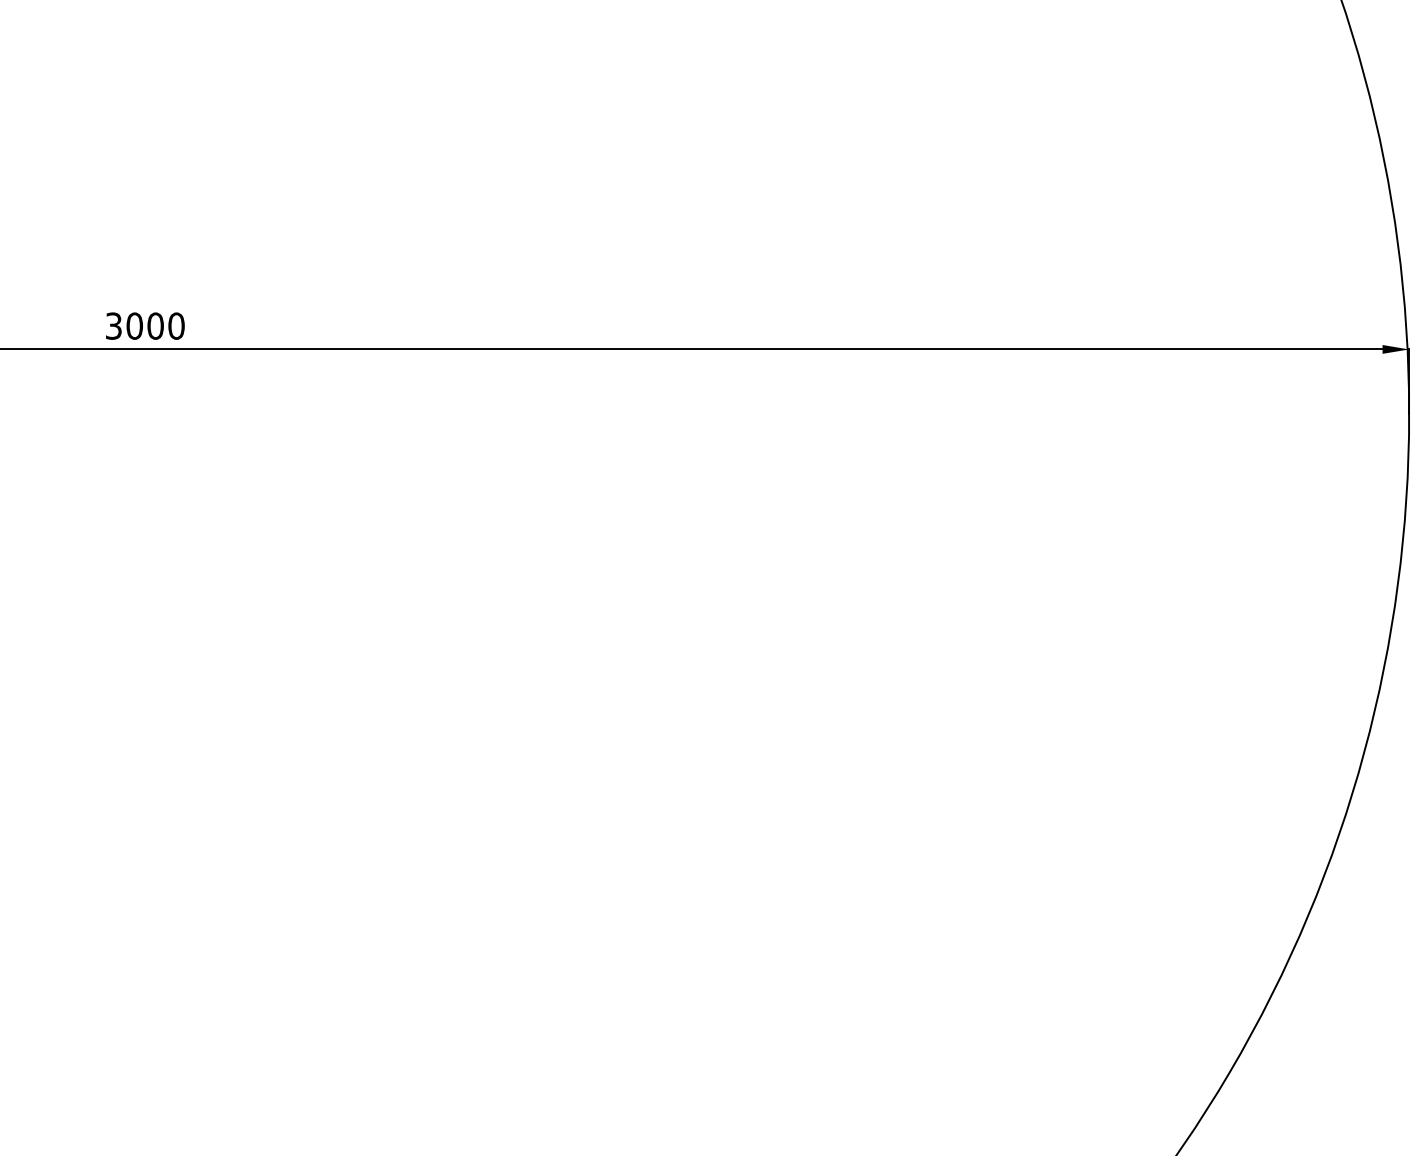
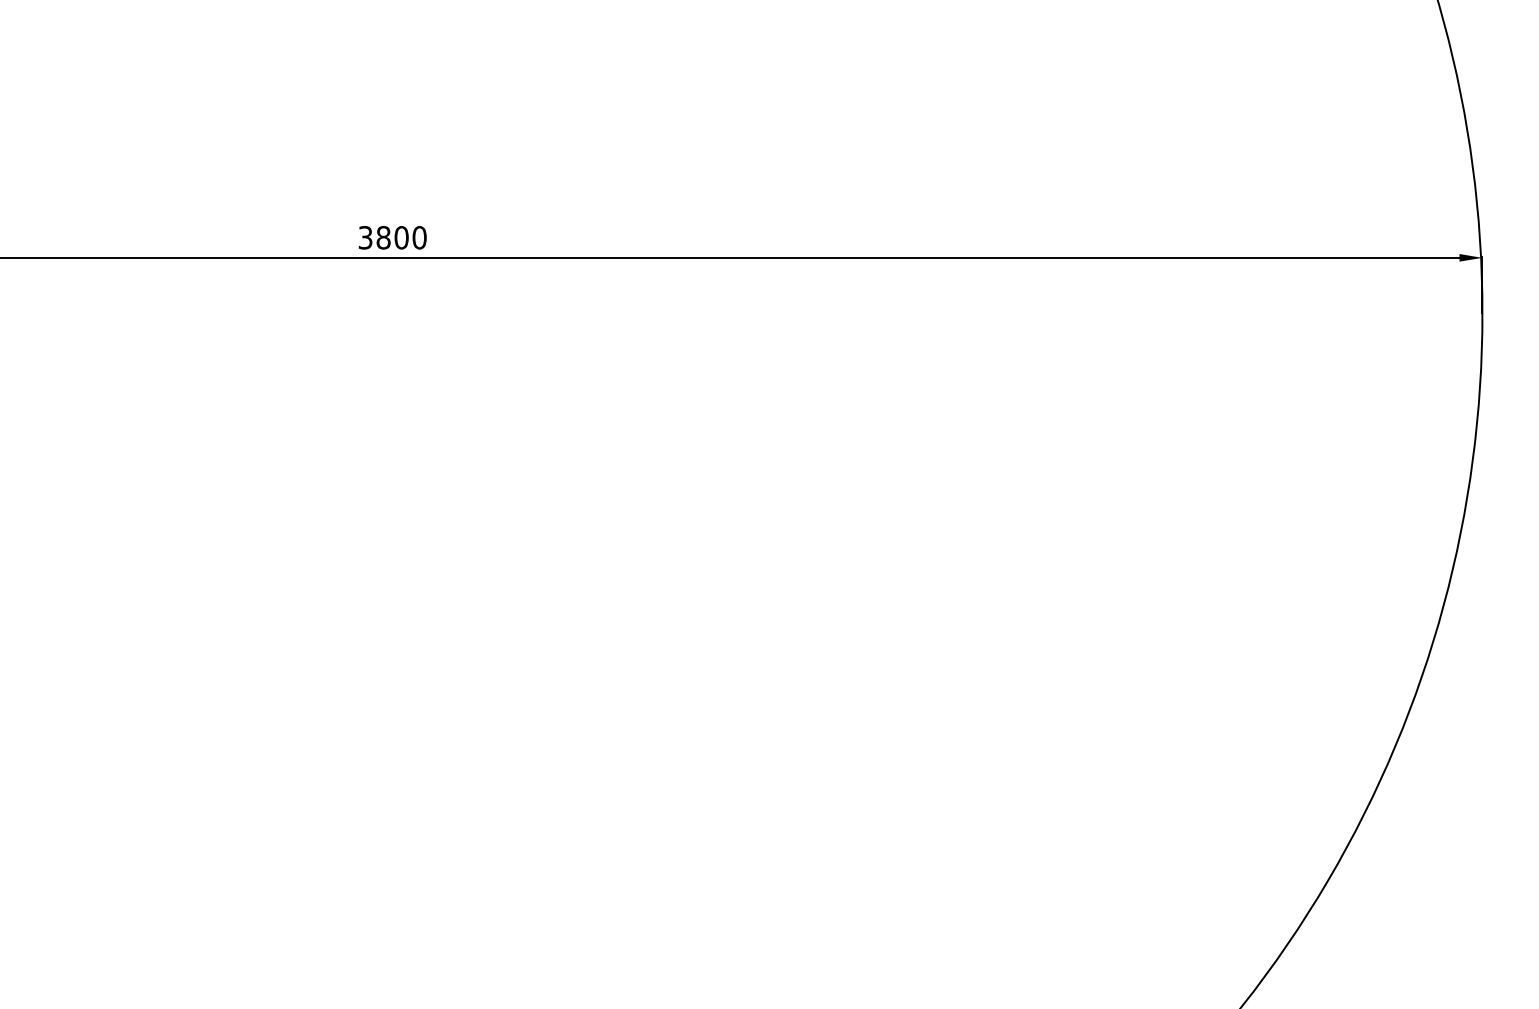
text: (134, 325) -> (383, 237), 3000 -> 3800

